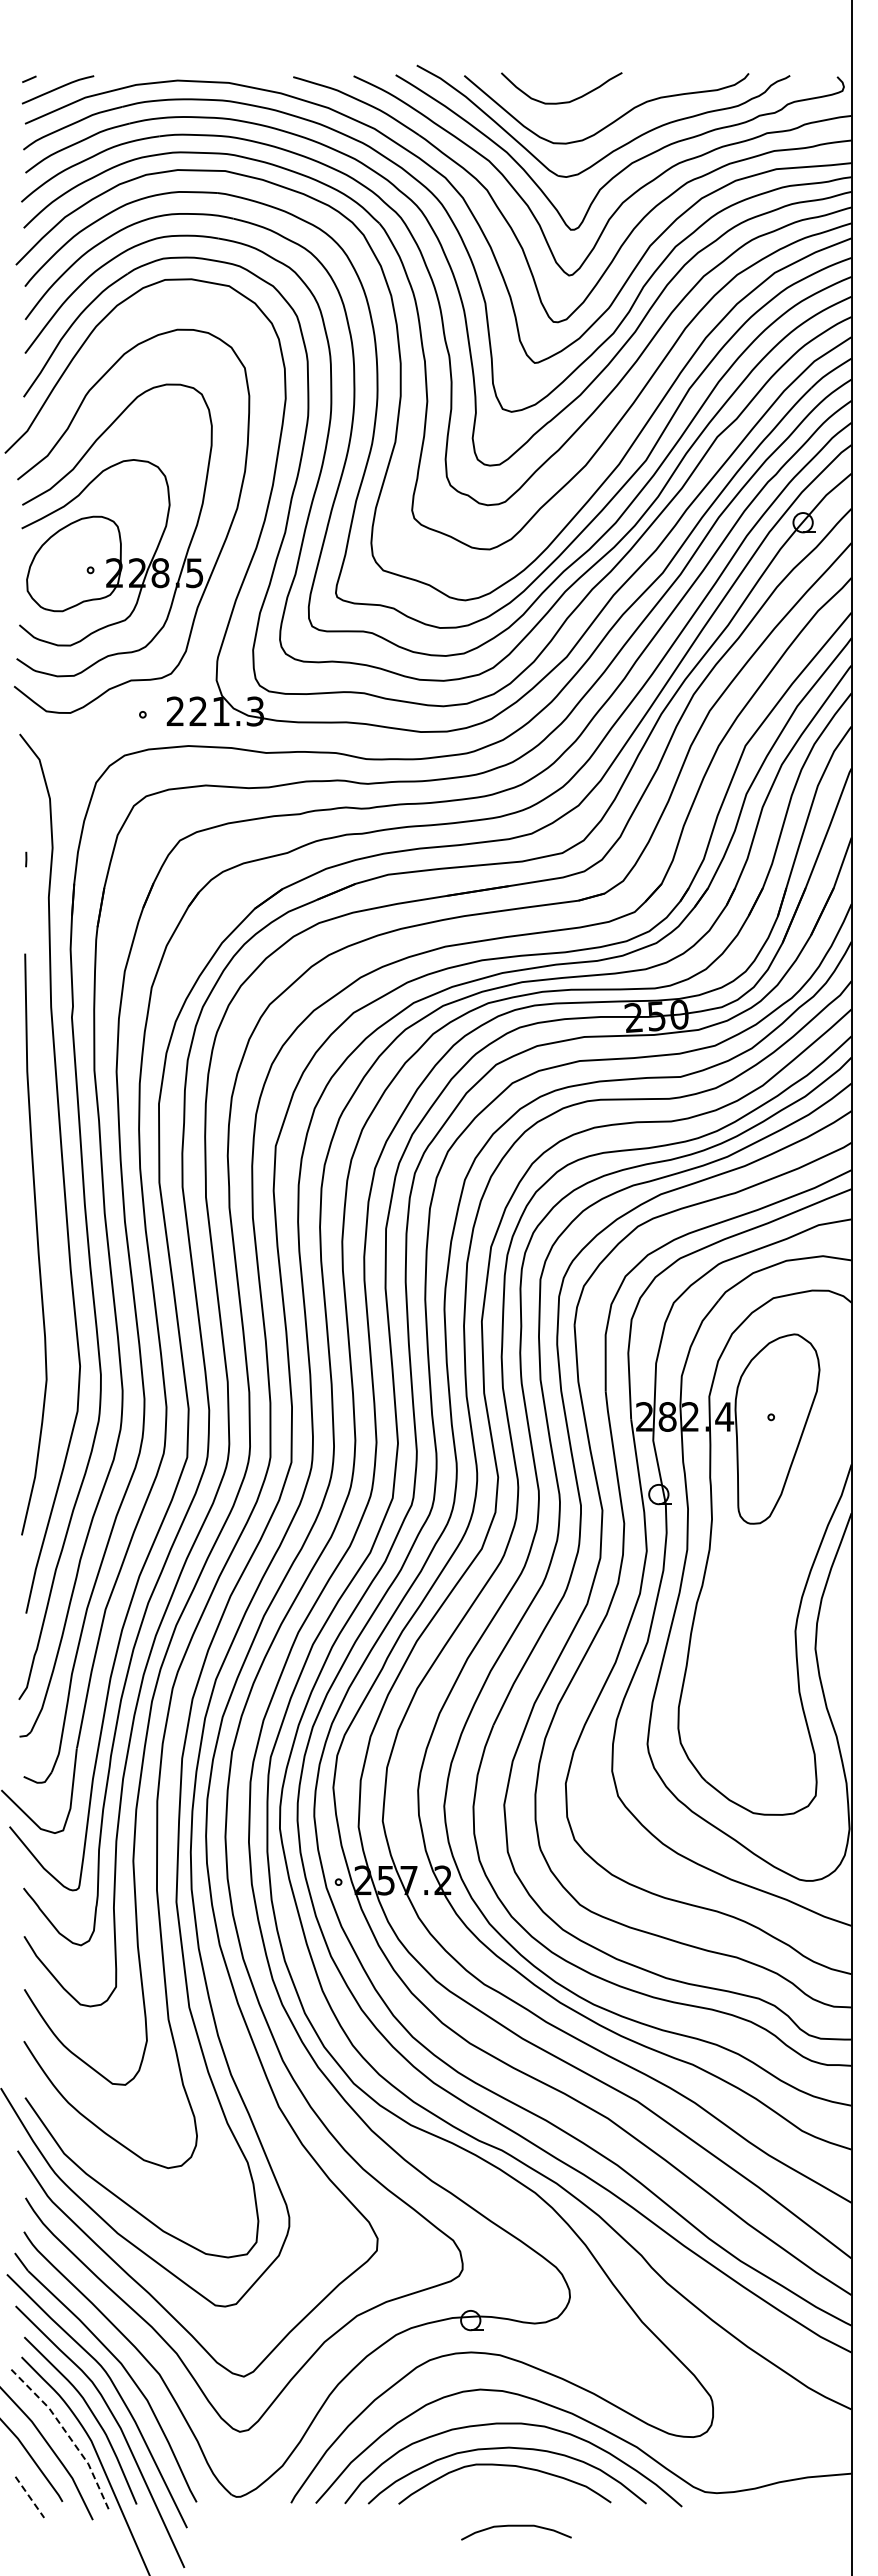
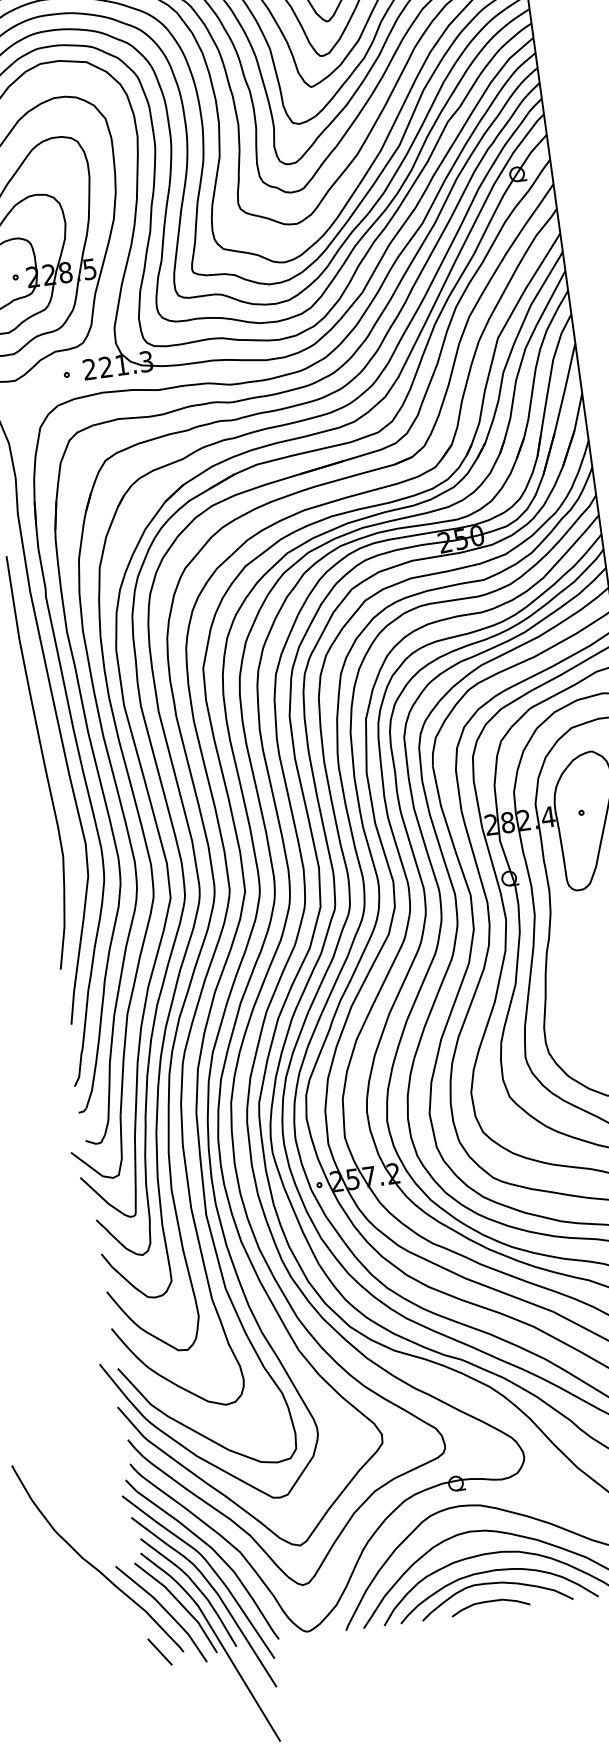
line: (67, 2433) -> (180, 1603), dashed -> solid
line: (30, 2497) -> (160, 1652), dashed -> solid
curve: (516, 2526) -> (490, 1601), moved

